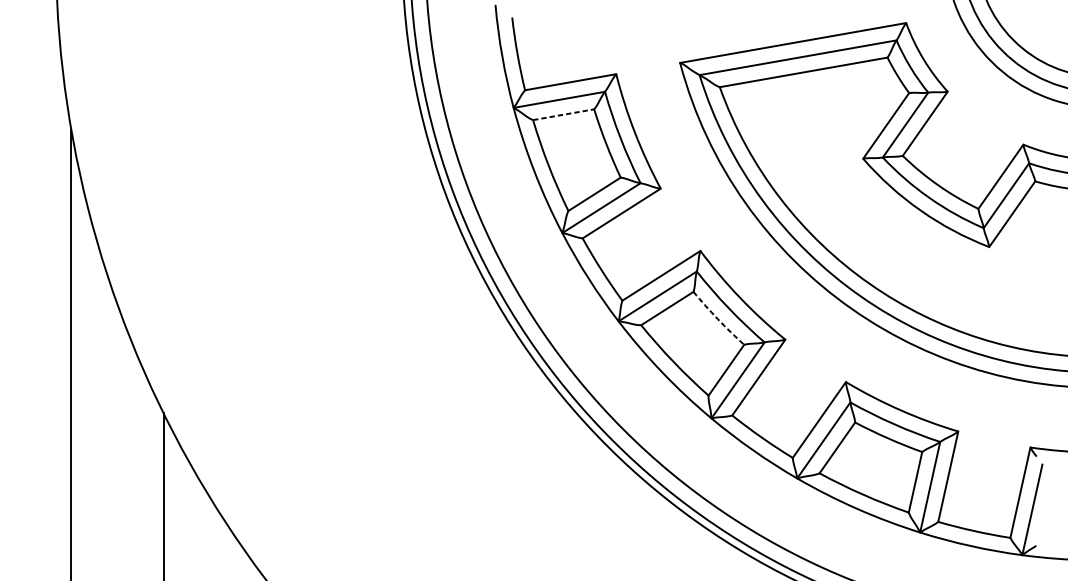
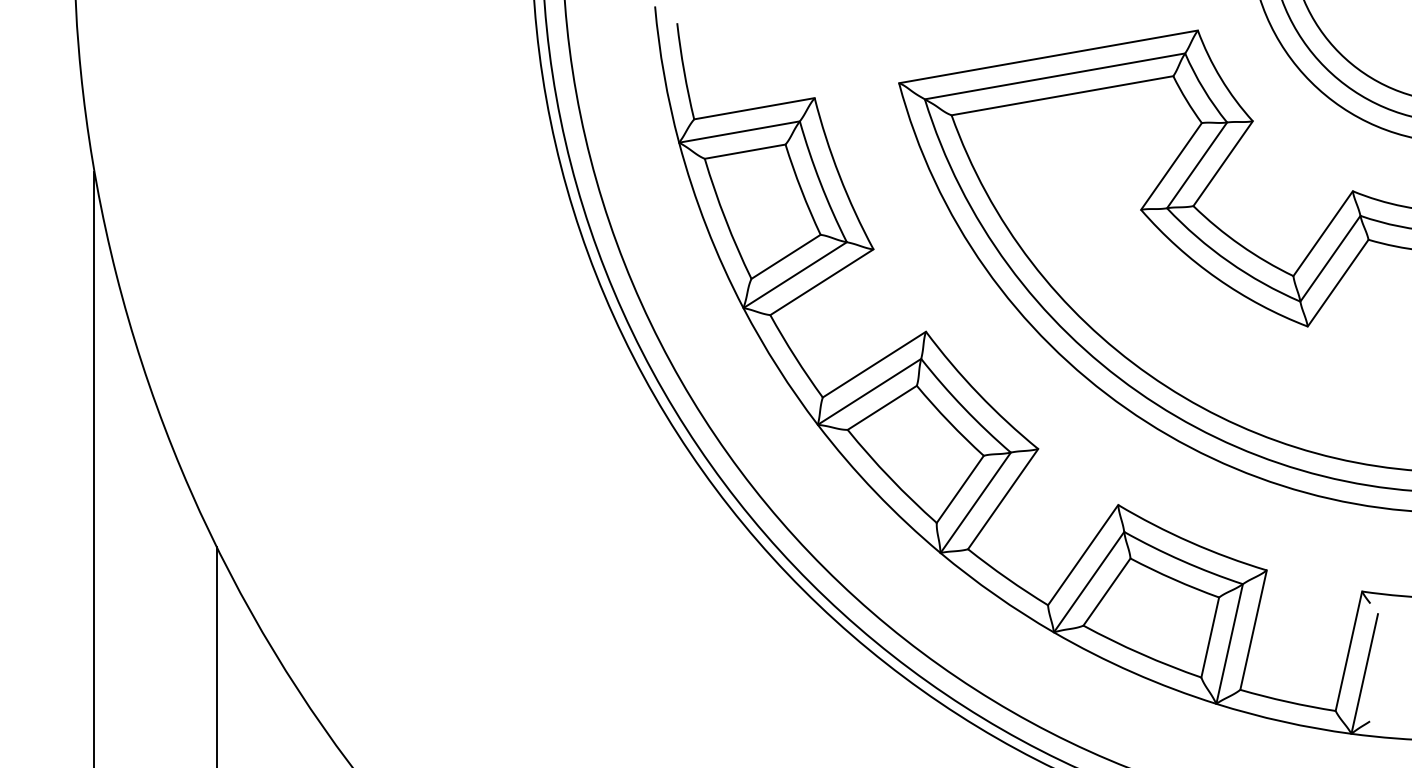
line: (563, 114) -> (745, 151), dashed -> solid
arc: (718, 318) -> (949, 421), dashed -> solid

